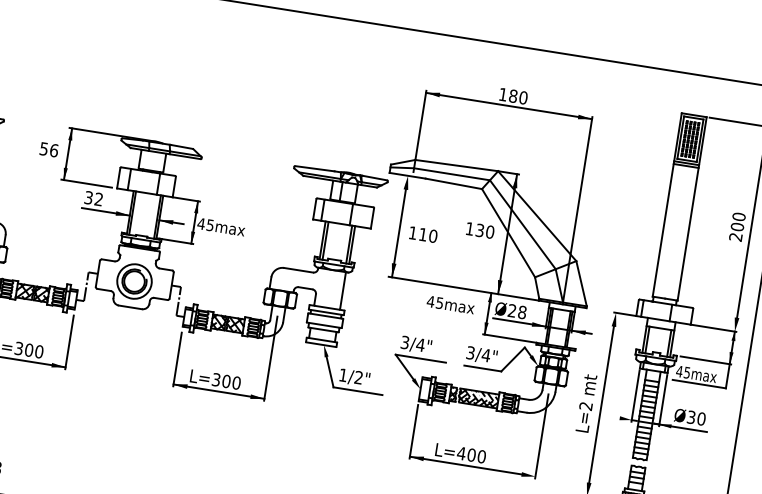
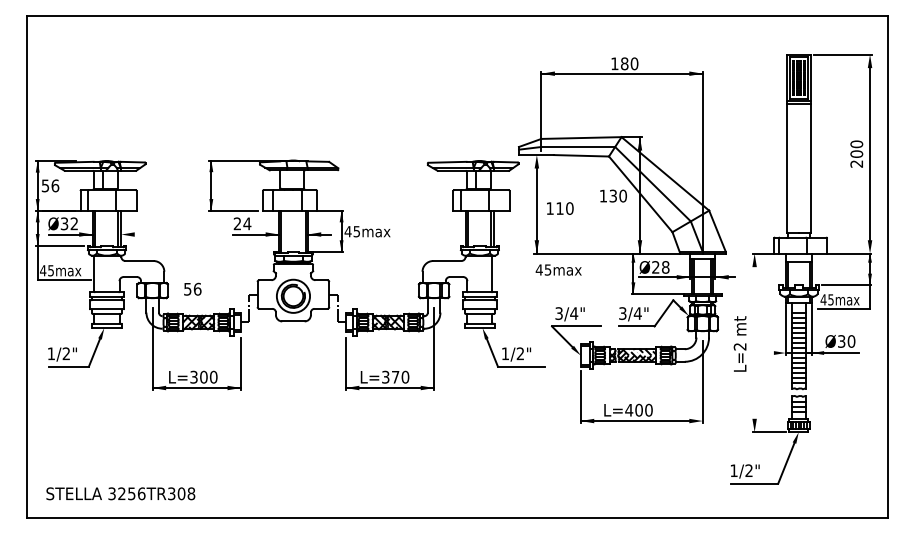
text: (49, 148) -> (192, 288), moved
text: (93, 198) -> (242, 223), 32 -> 24
text: (450, 304) -> (558, 269), moved
text: (226, 380) -> (395, 376), L=300 -> L=370
line: (601, 404) -> (754, 342), removed

